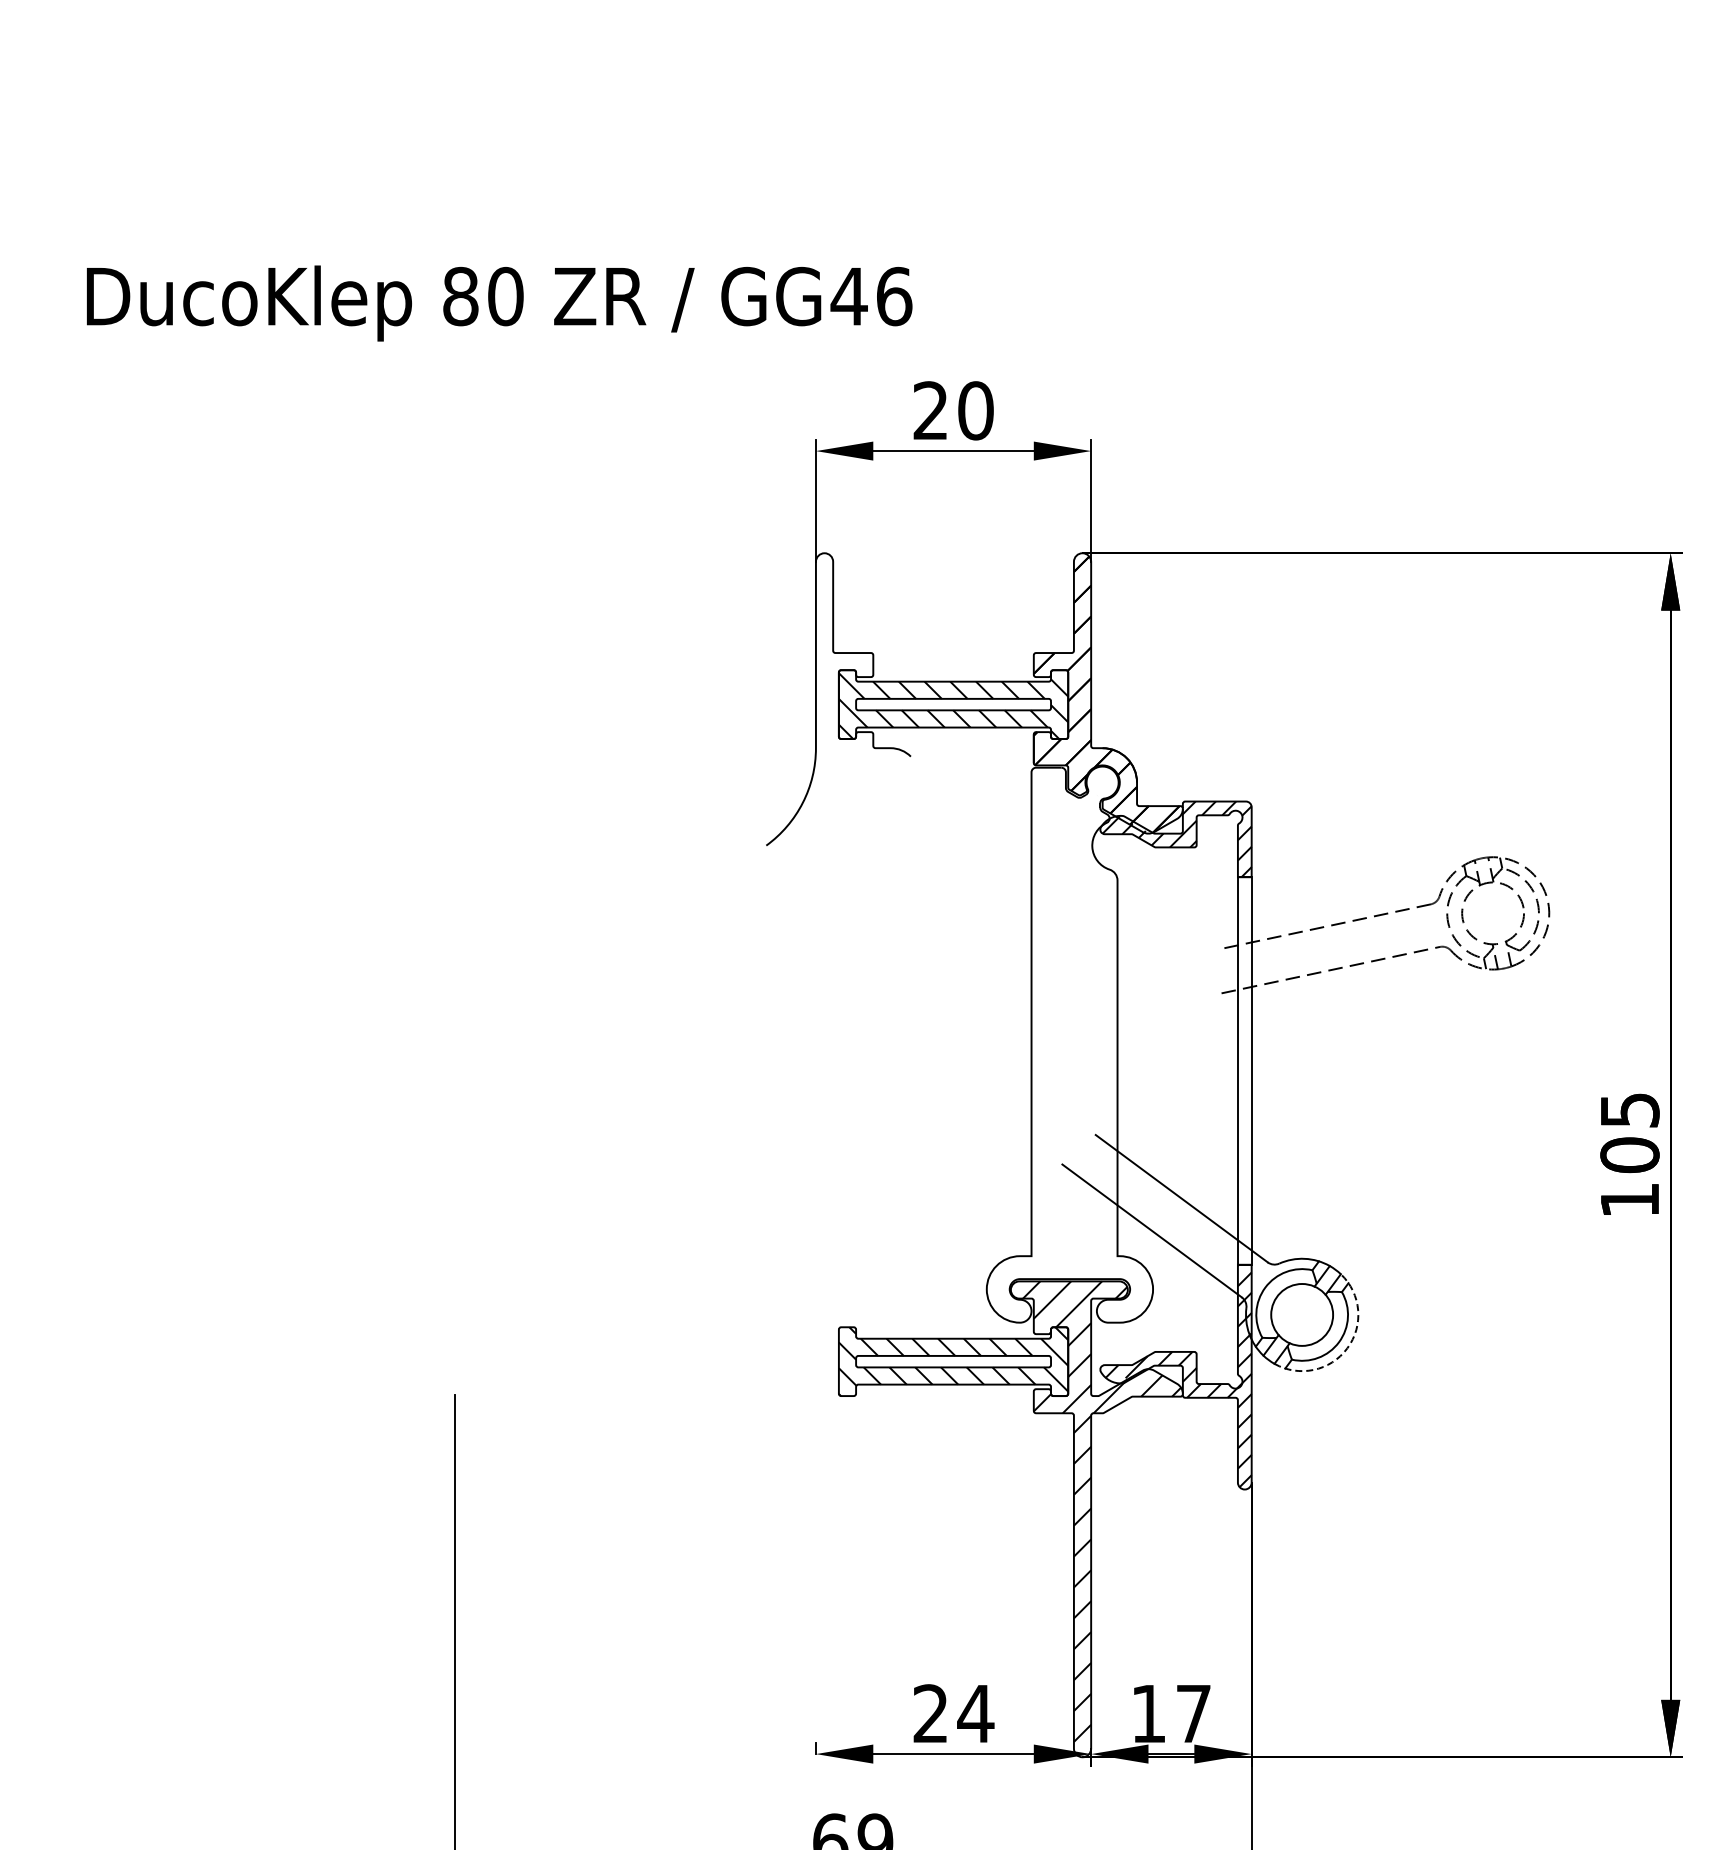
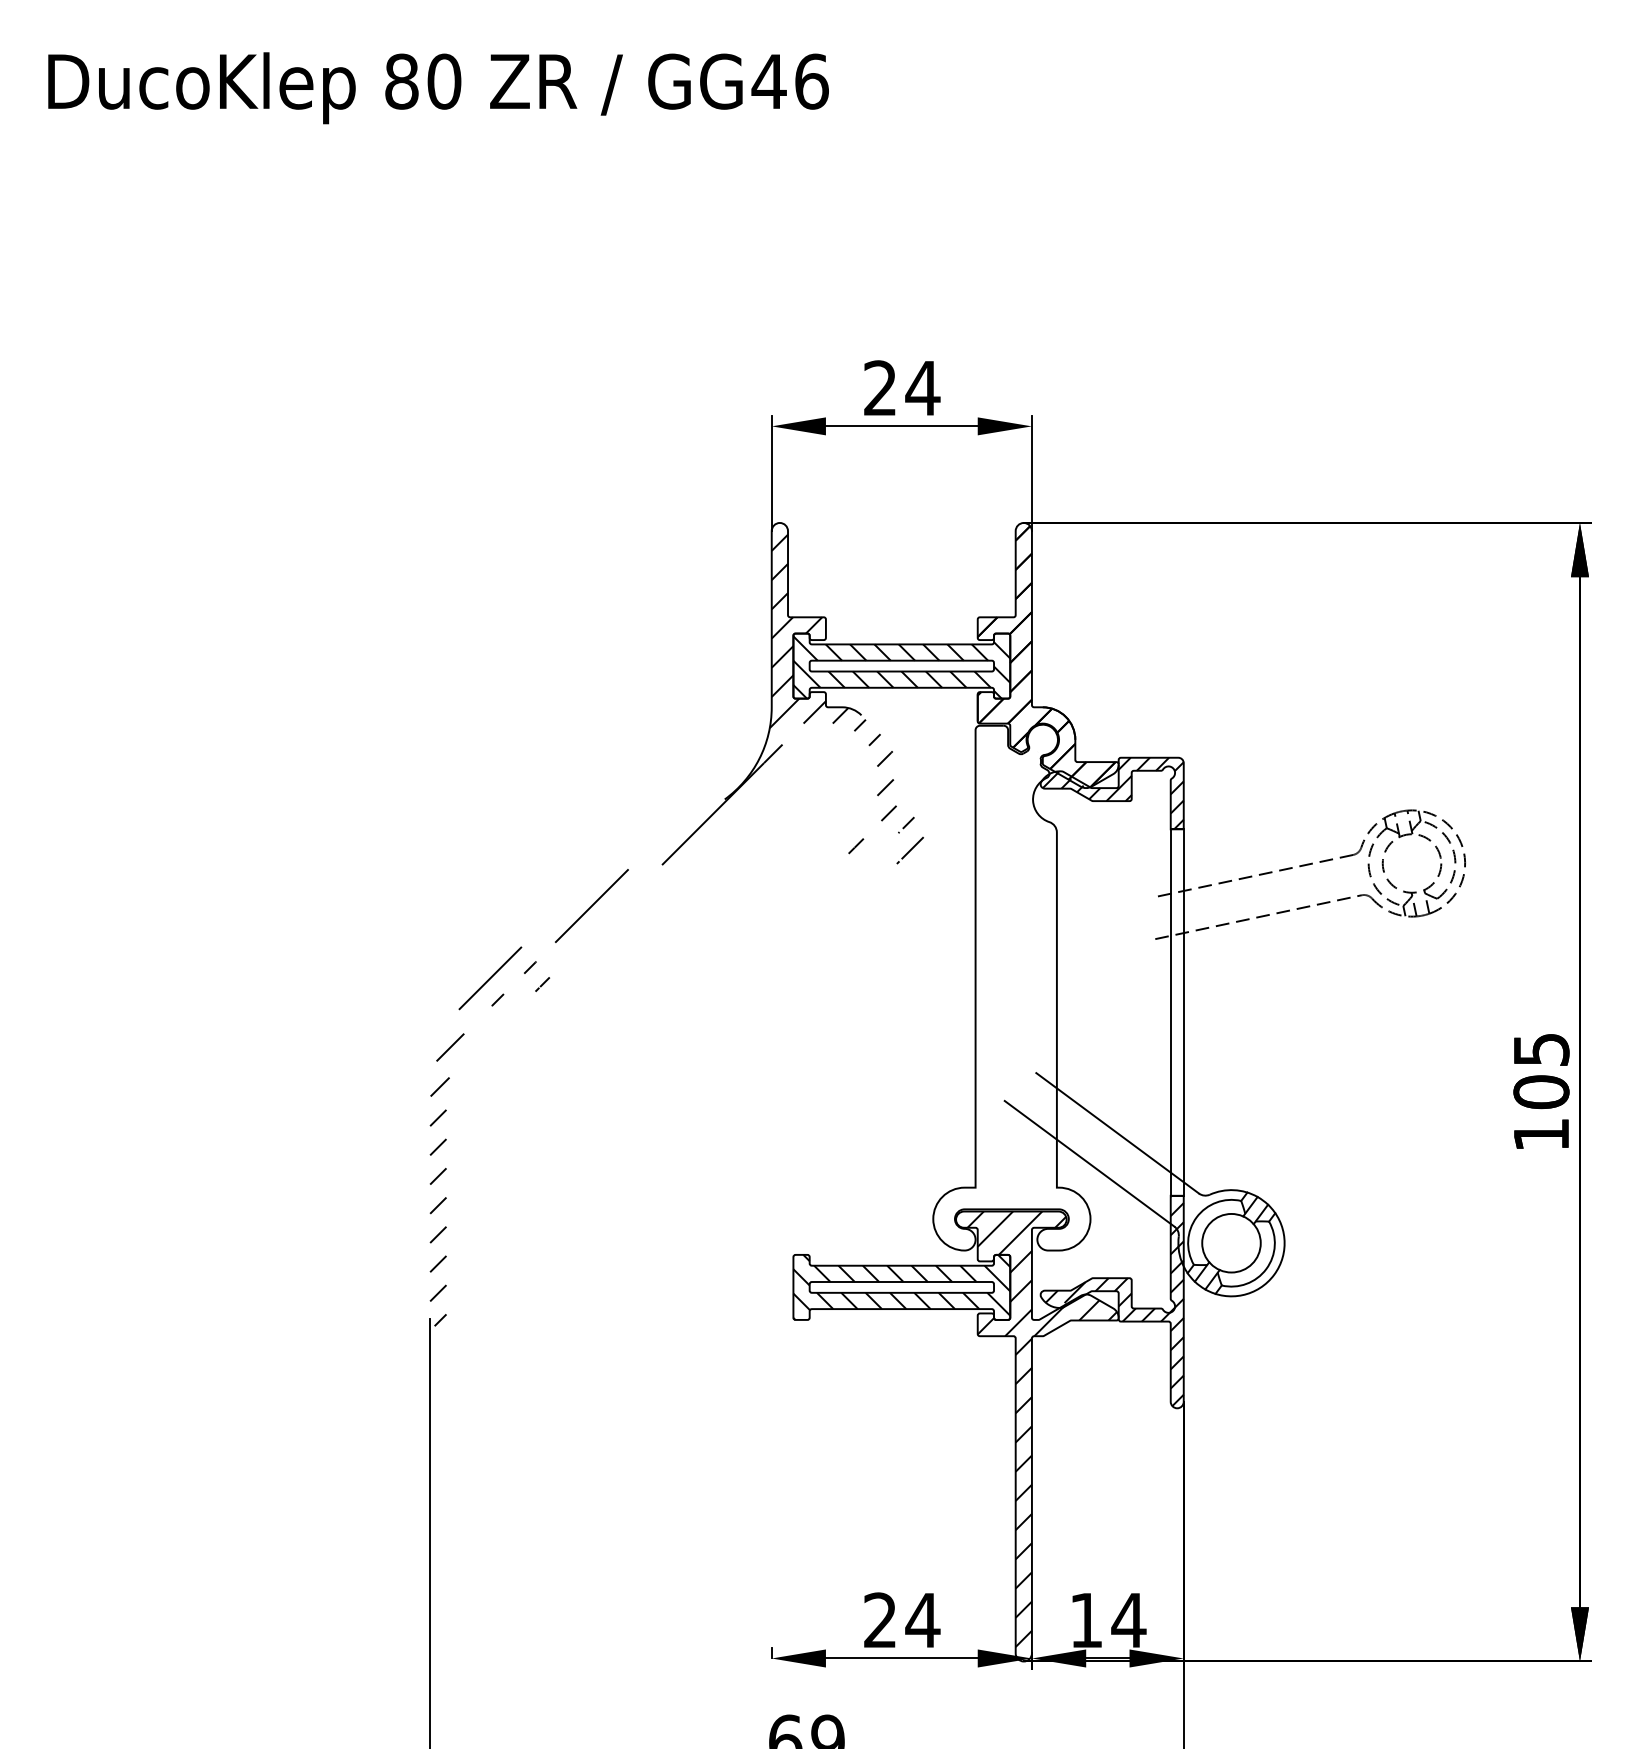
text: (499, 303) -> (438, 88), moved
text: (975, 410) -> (922, 387), 20 -> 24
hatch: (715, 983) -> (676, 929), added
arc: (1347, 1348) -> (1274, 1274), dashed -> solid
text: (1193, 1713) -> (1128, 1620), 17 -> 14

